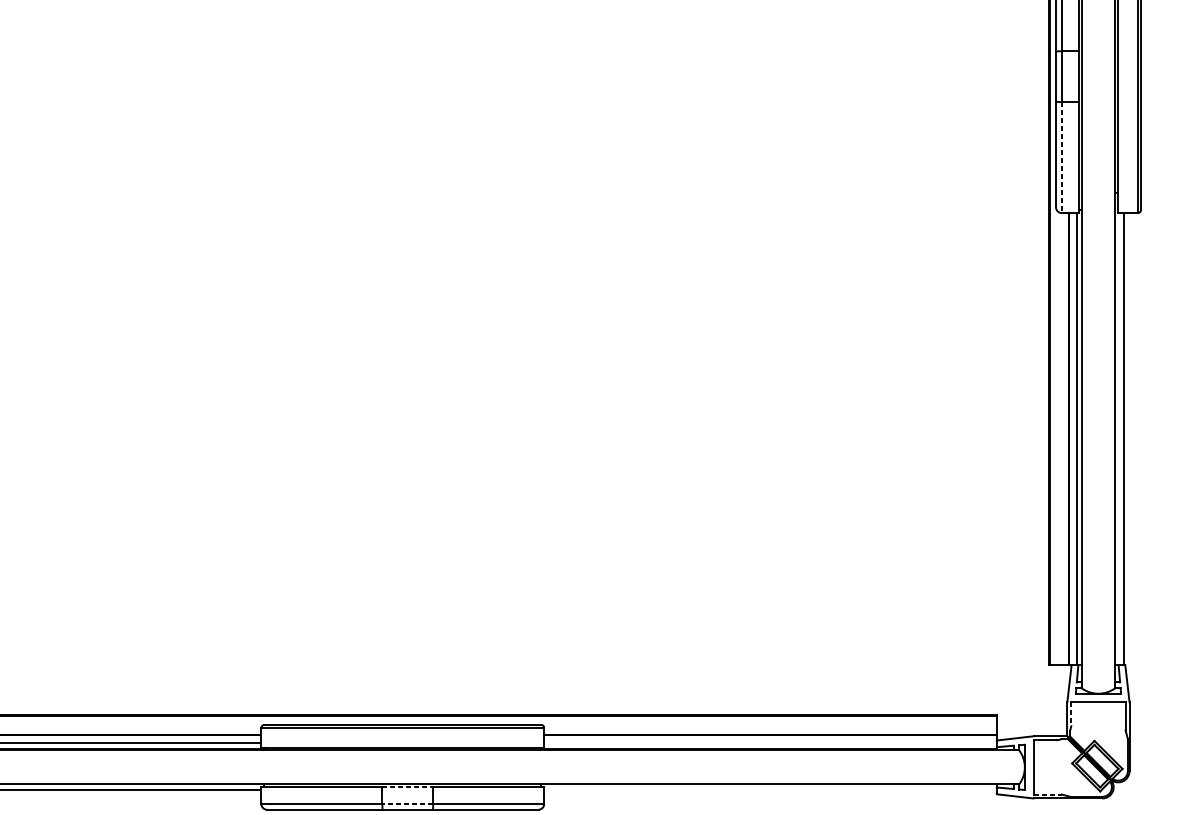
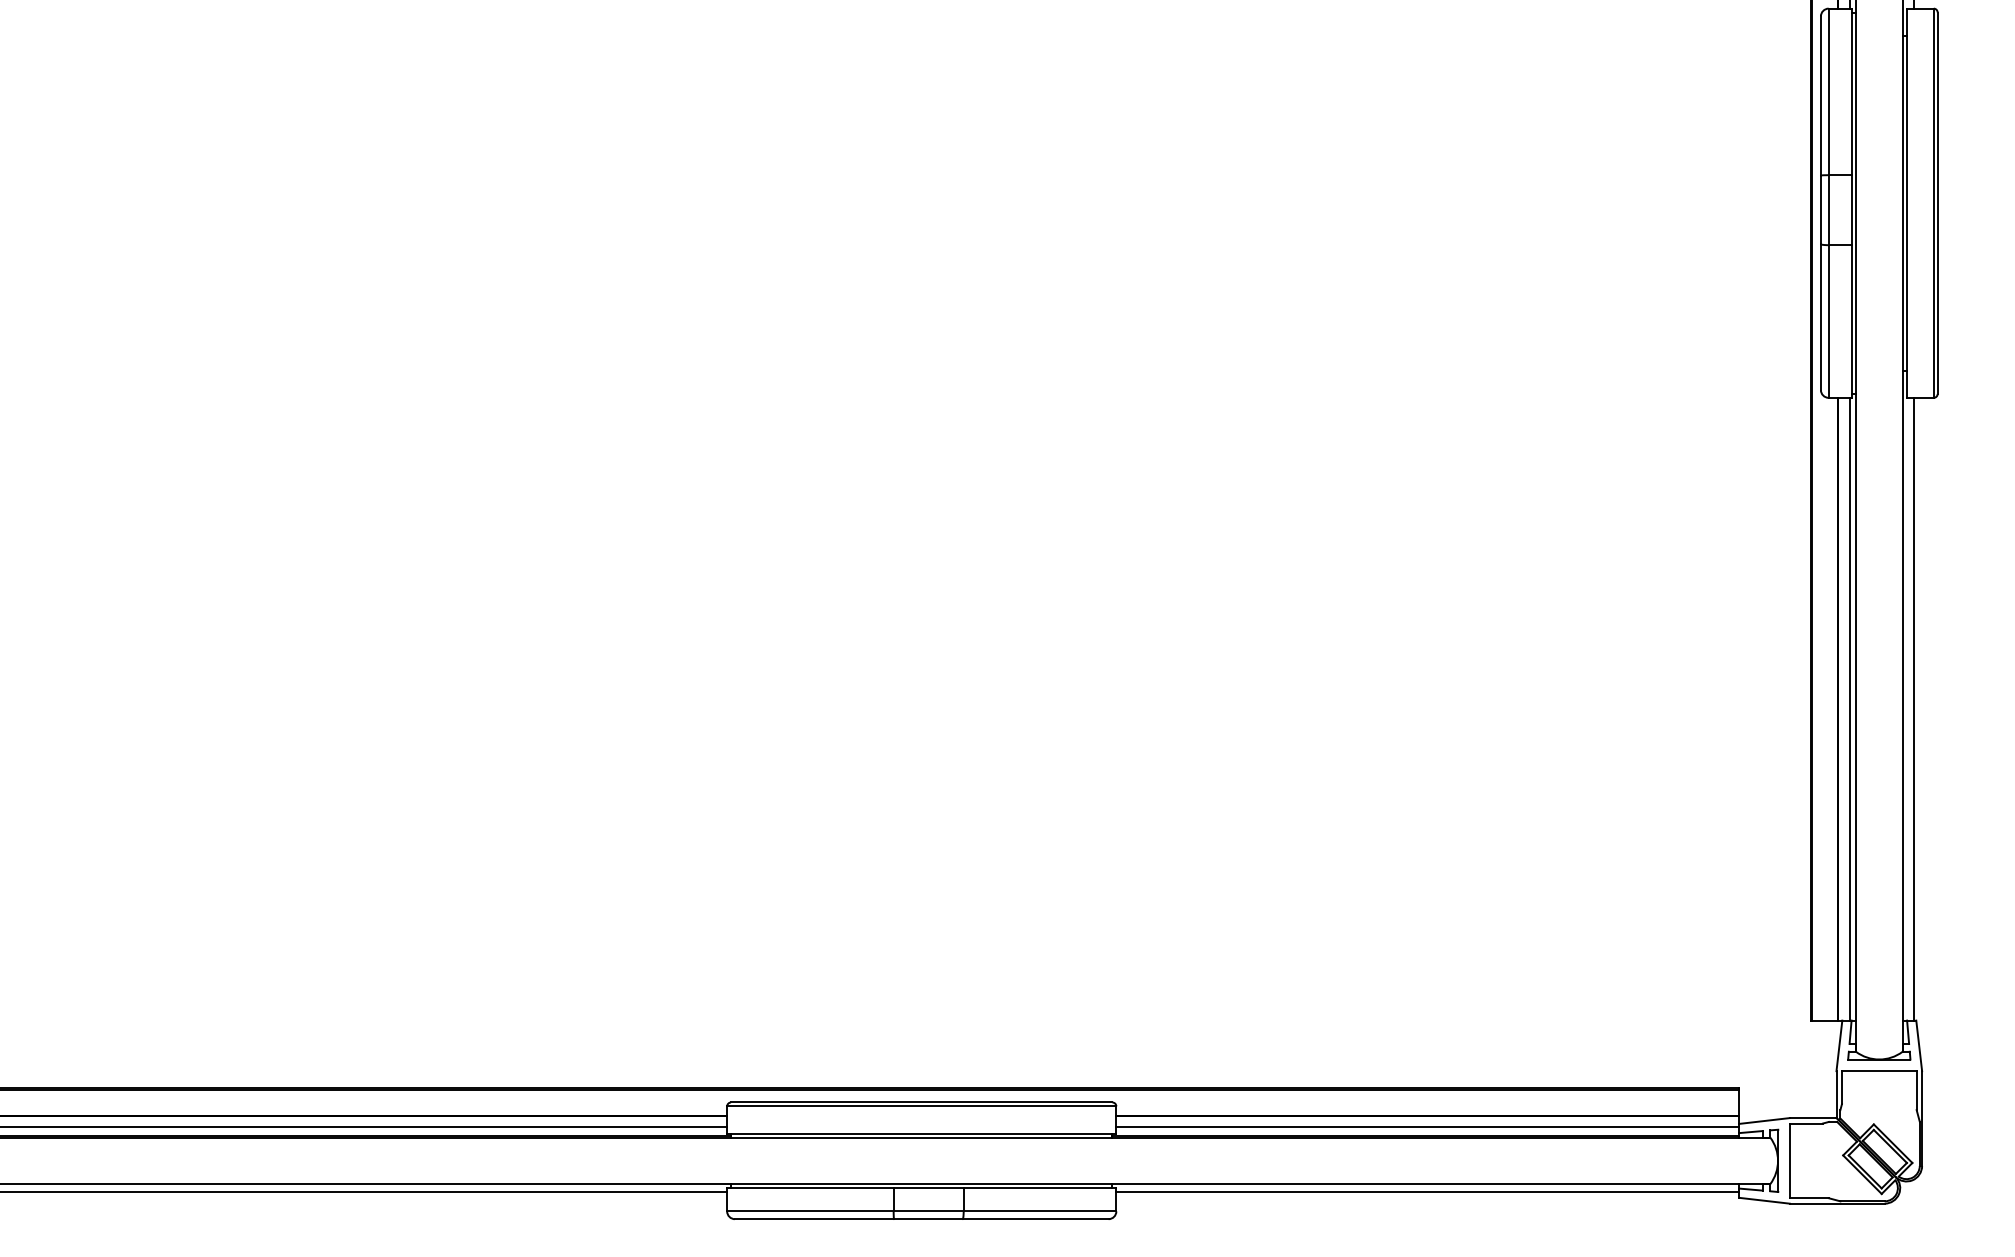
line: (1061, 158) -> (1828, 322), dashed -> solid
line: (1070, 714) -> (1841, 1087), dashed -> solid
line: (770, 743) -> (1427, 1127), added
line: (408, 787) -> (929, 1188), dashed -> solid
line: (770, 789) -> (1427, 1191), added
line: (1047, 794) -> (1809, 1198), dashed -> solid
line: (407, 804) -> (928, 1211), dashed -> solid

